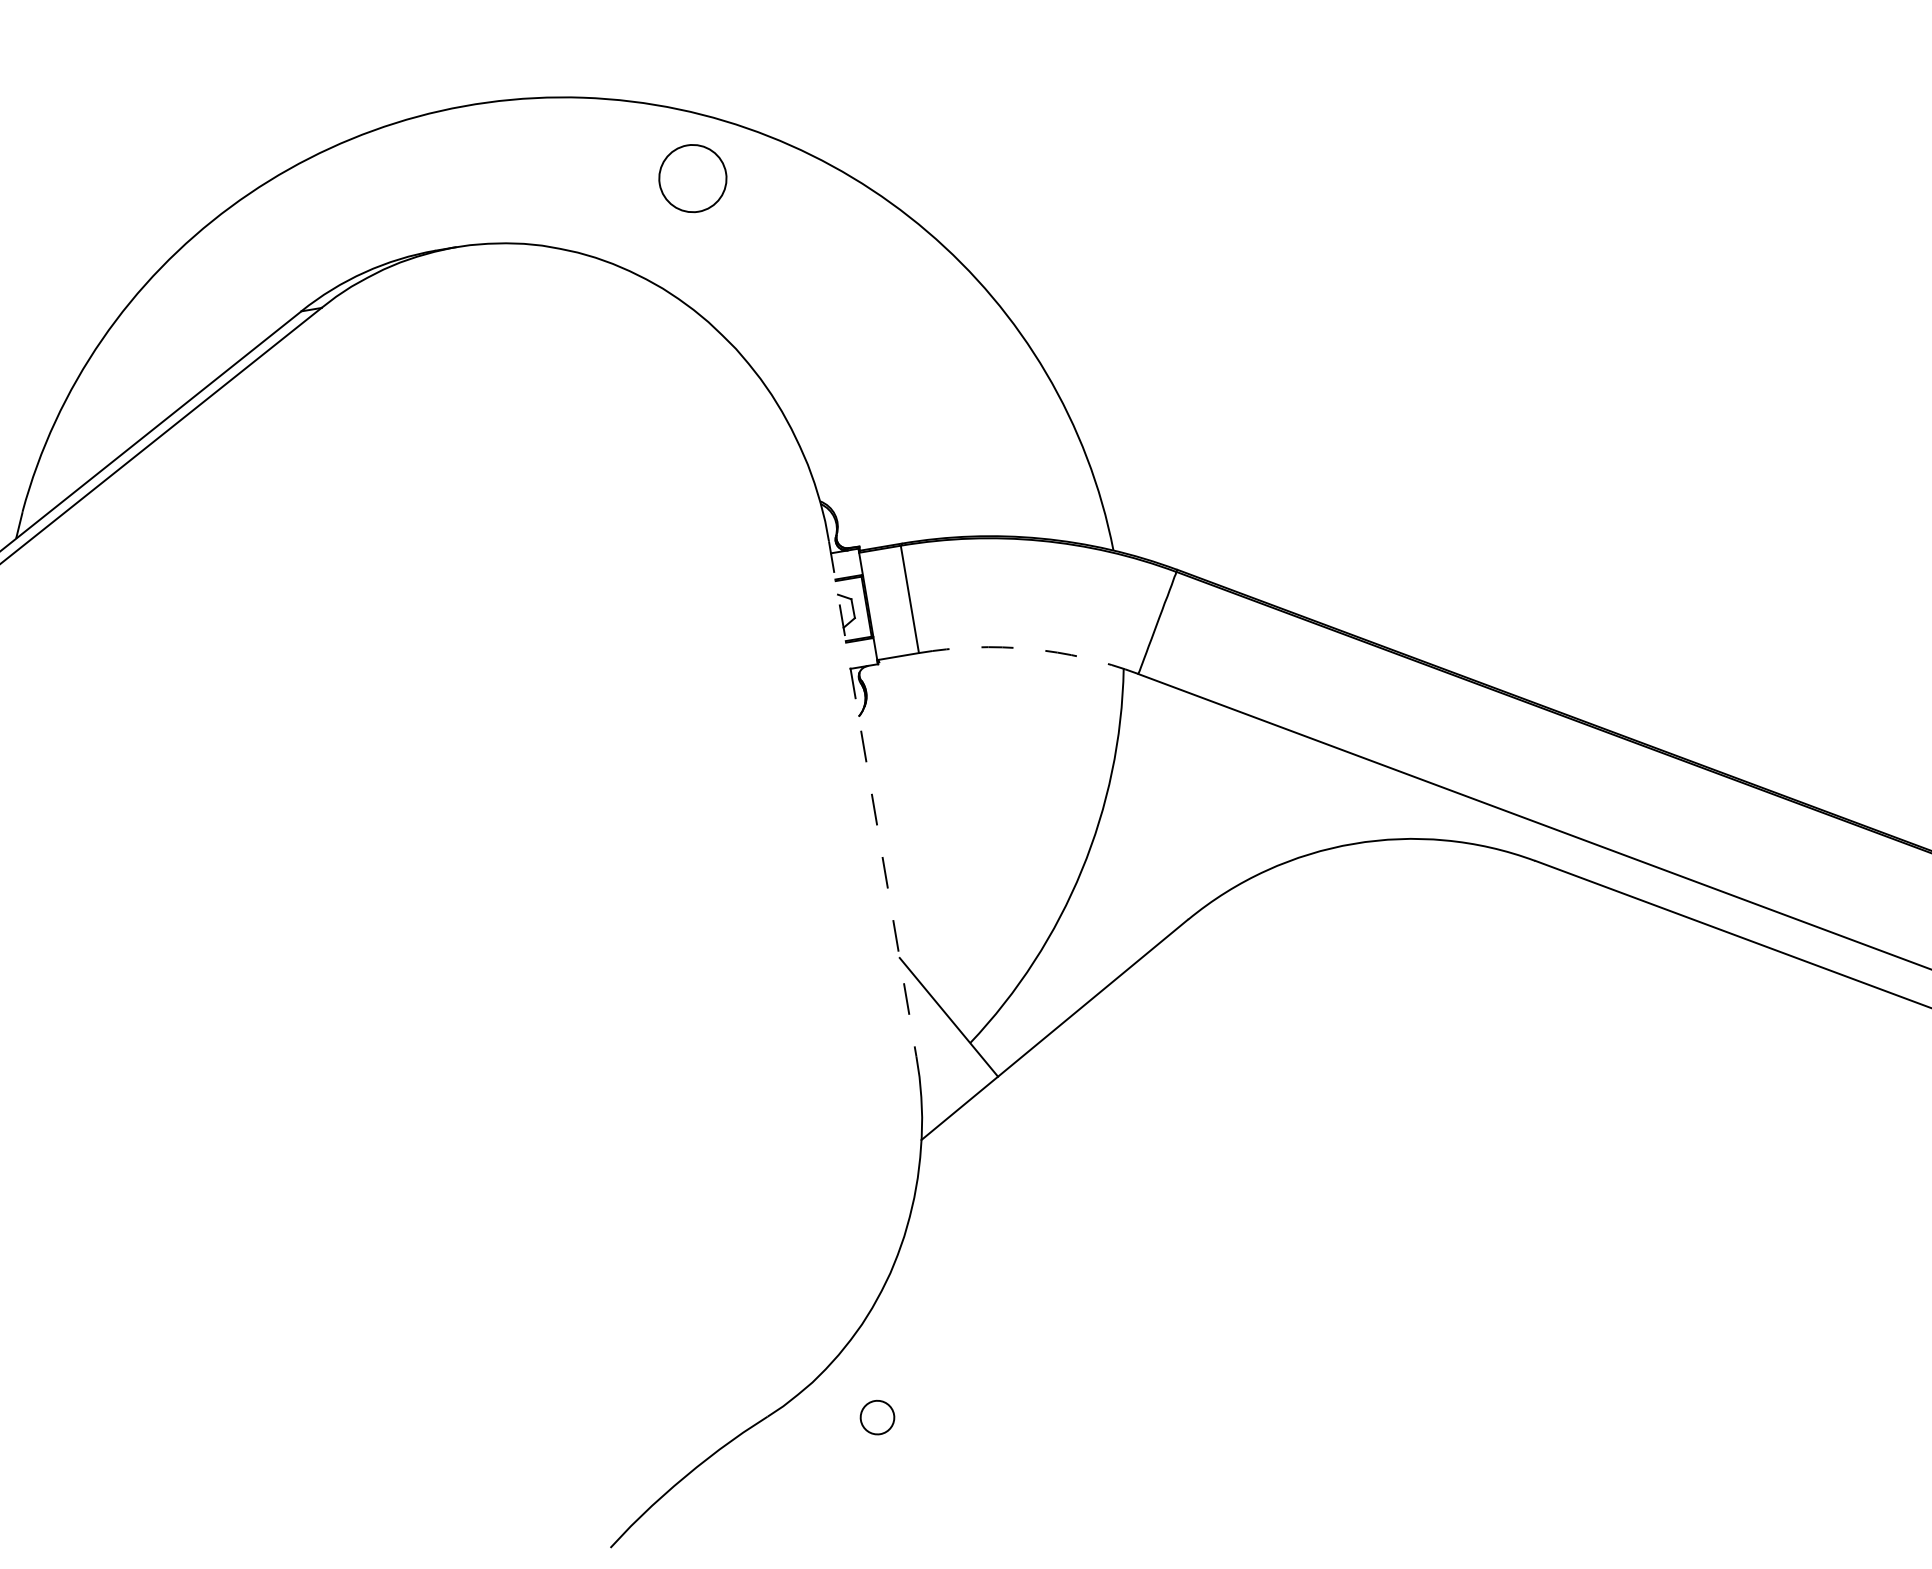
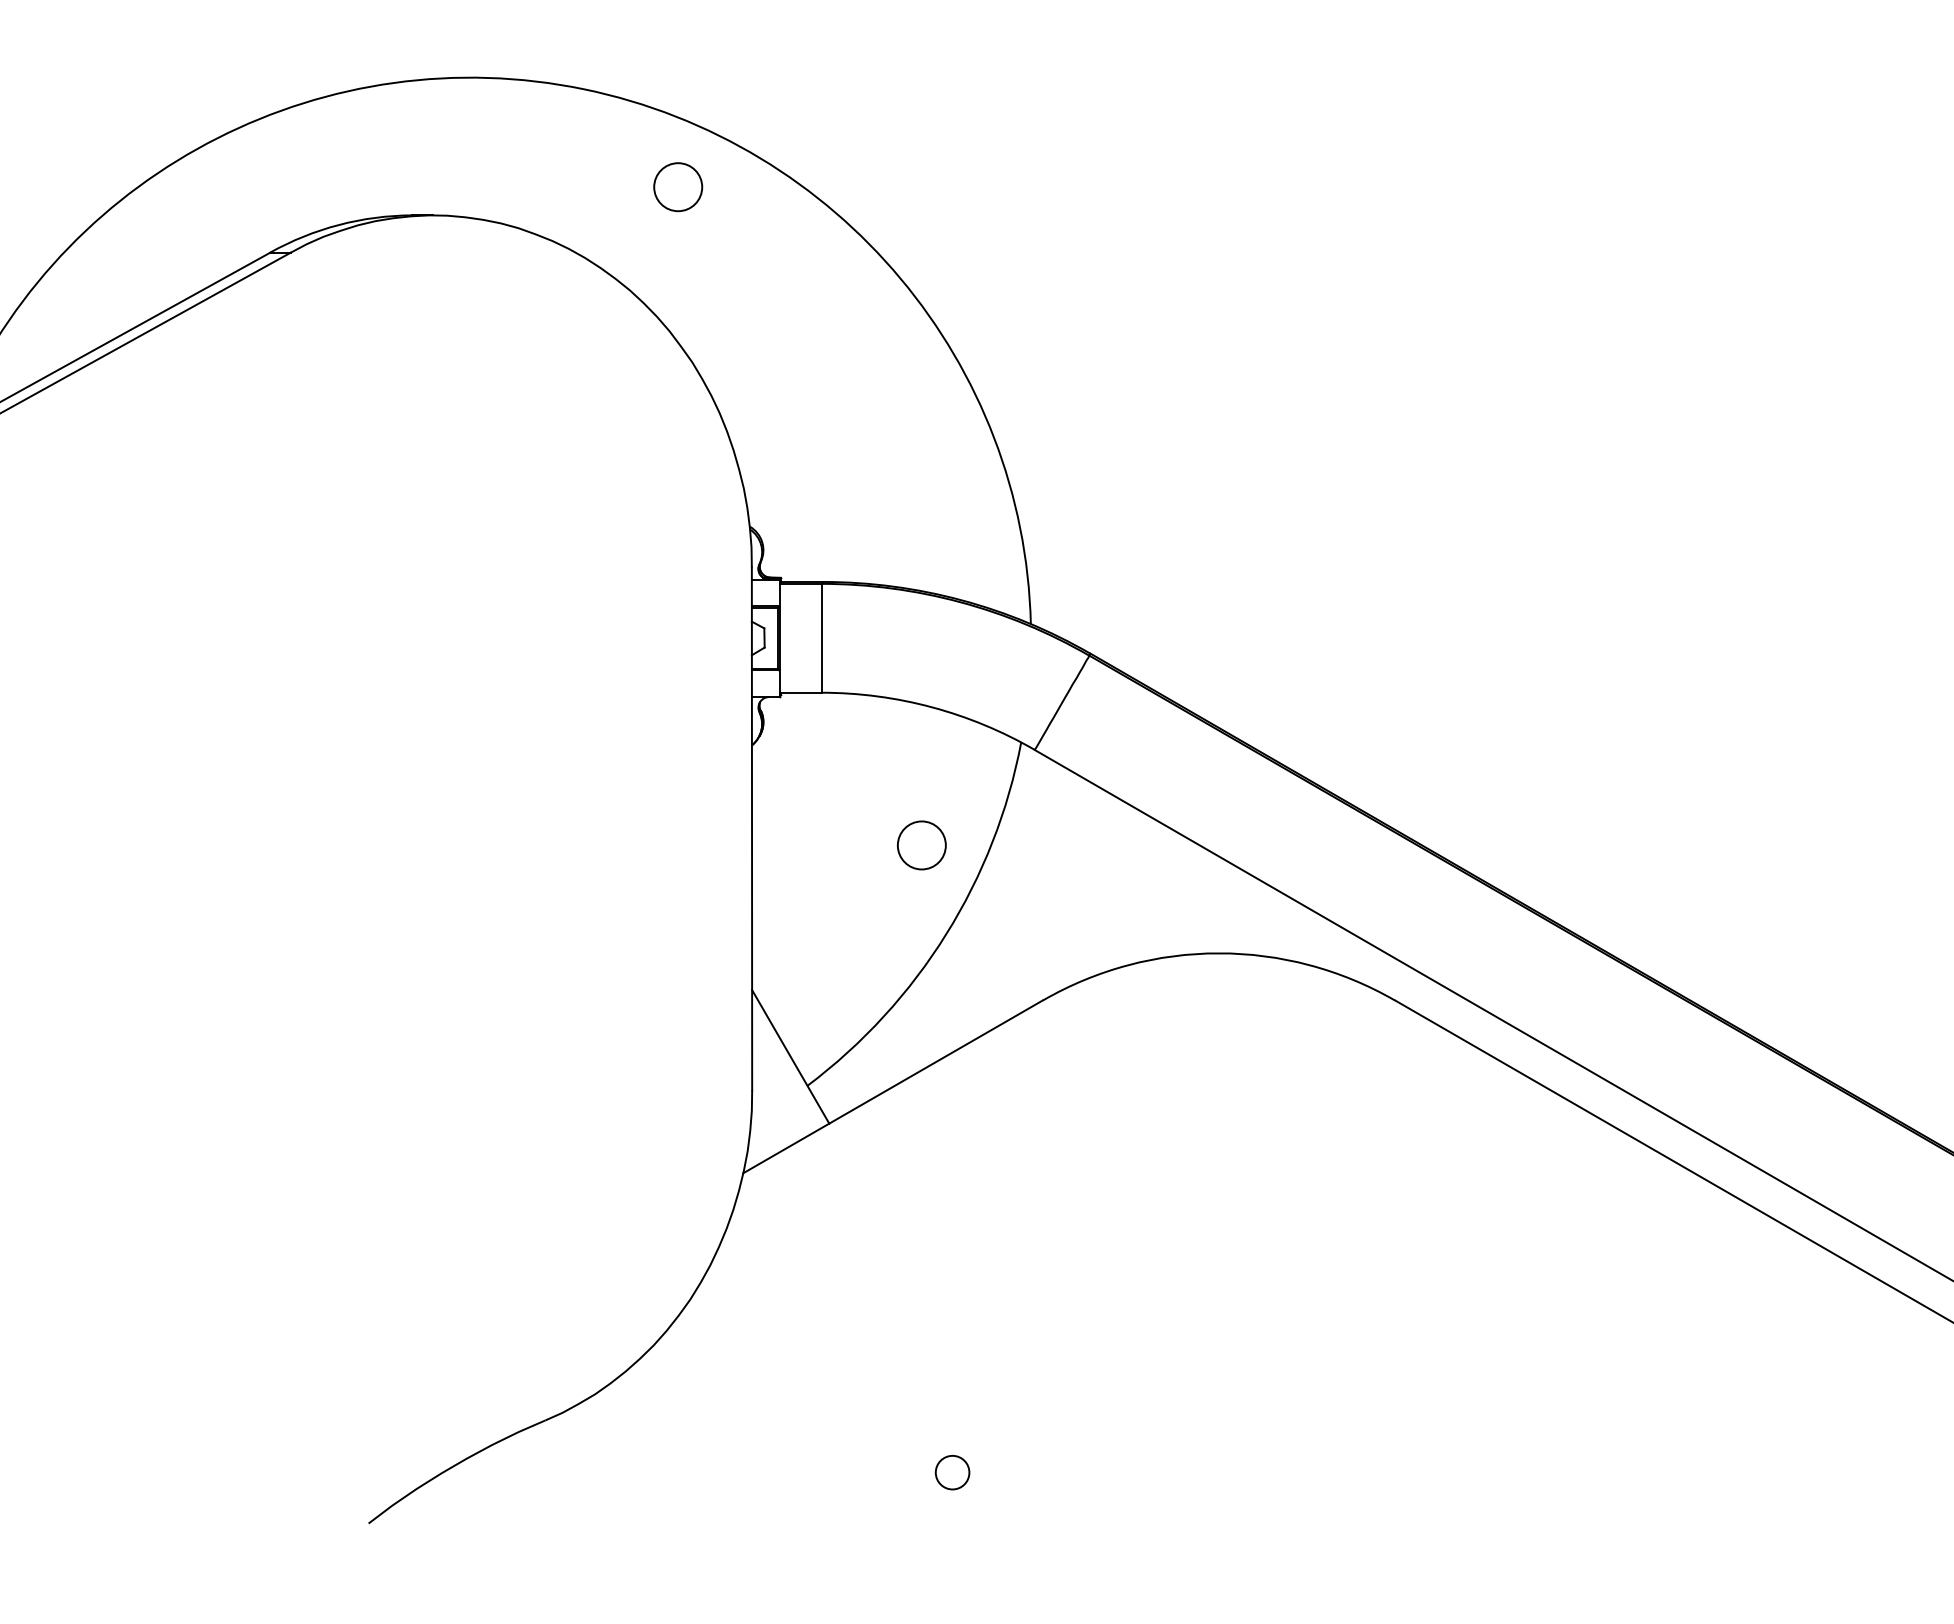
circle: (693, 178) -> (678, 187), size x0.71
arc: (1030, 649) -> (932, 707), dashed -> solid
circle: (1042, 787) -> (921, 845), added
line: (873, 799) -> (752, 829), dashed -> solid
circle: (877, 1417) -> (952, 1472), moved

